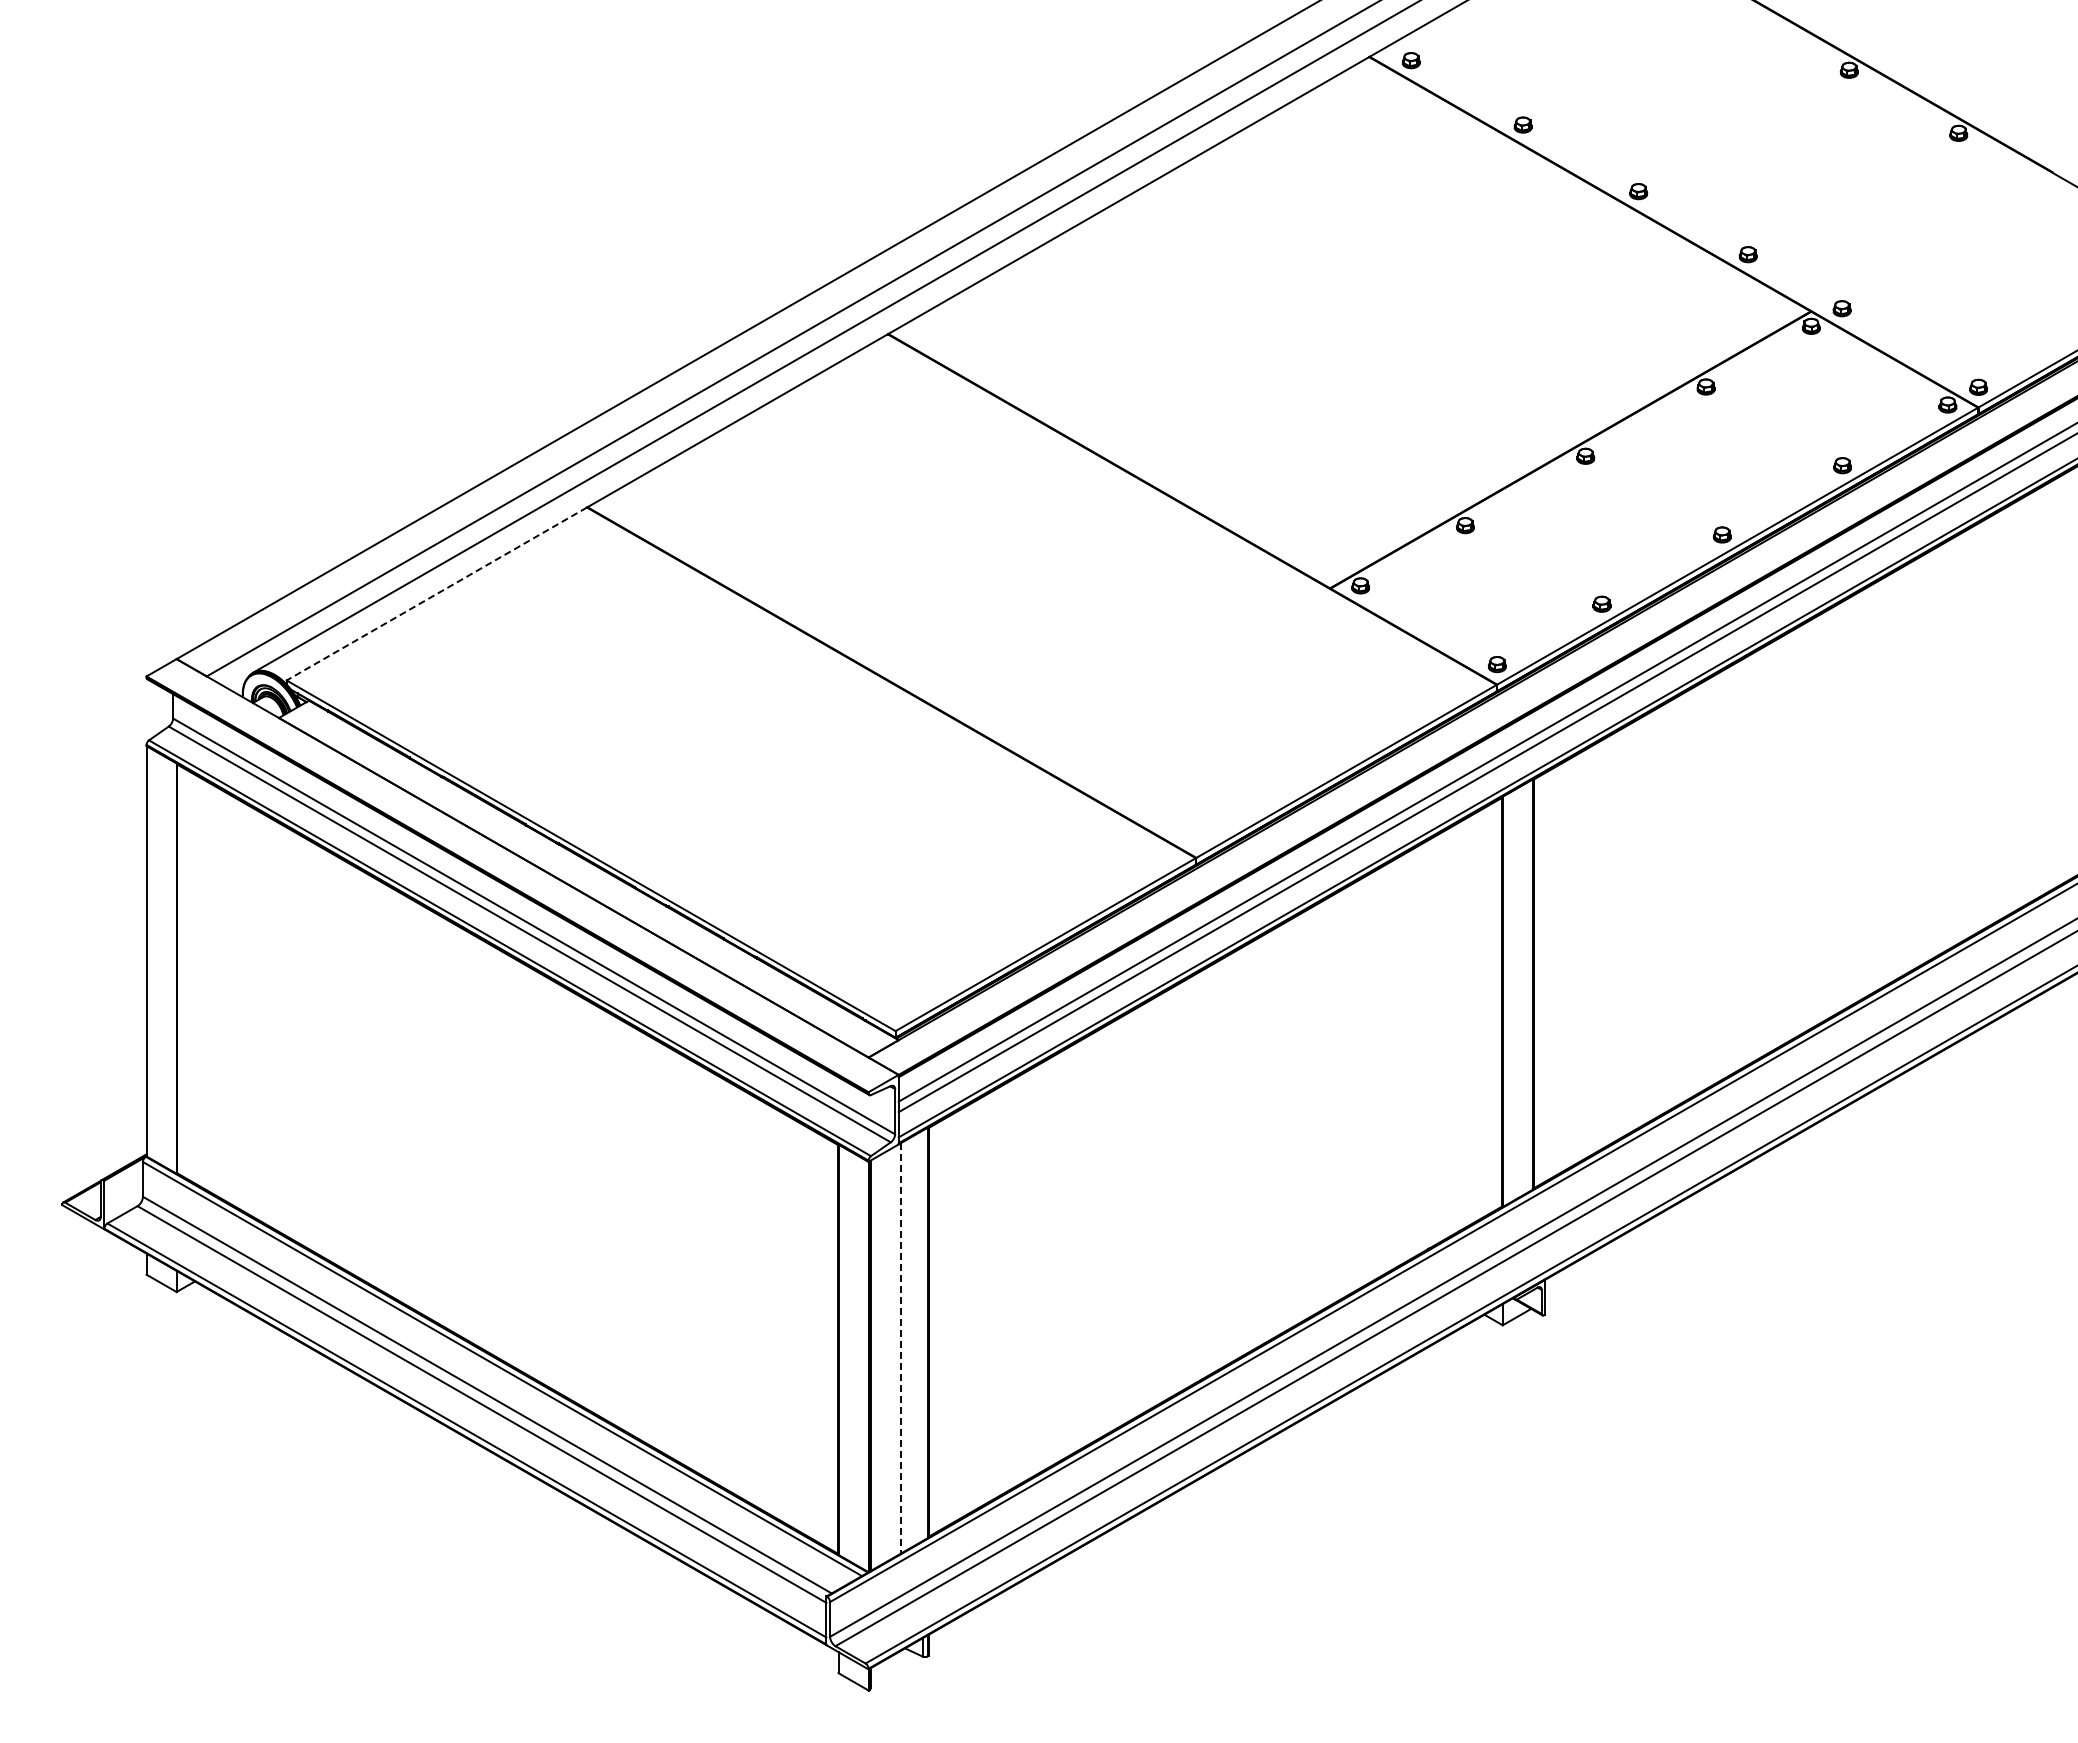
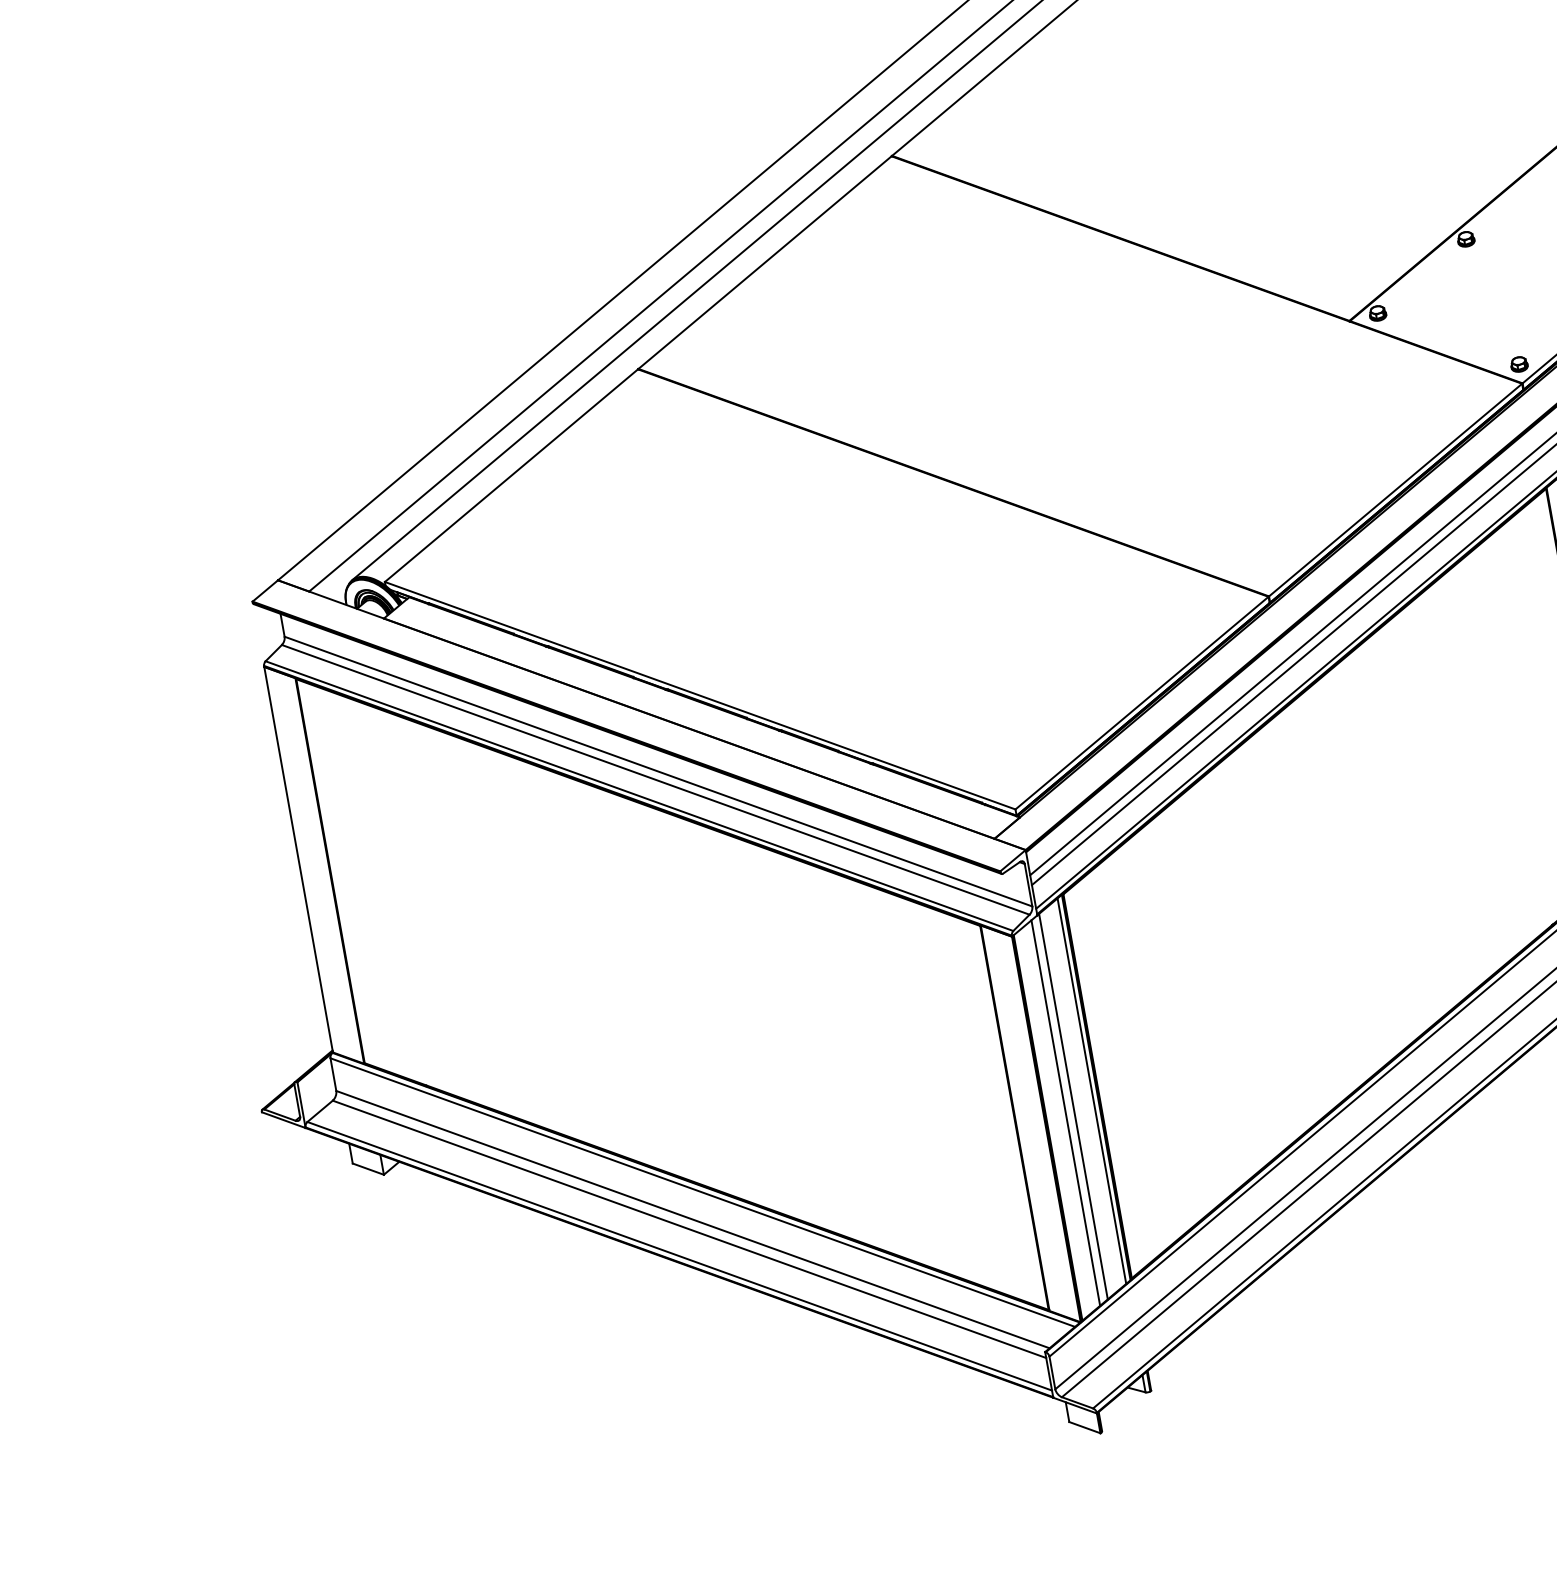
line: (436, 594) -> (511, 476), dashed -> solid
line: (922, 1335) -> (1091, 1090), added
line: (900, 1348) -> (1073, 1106), dashed -> solid
line: (891, 1353) -> (1065, 1112), added

